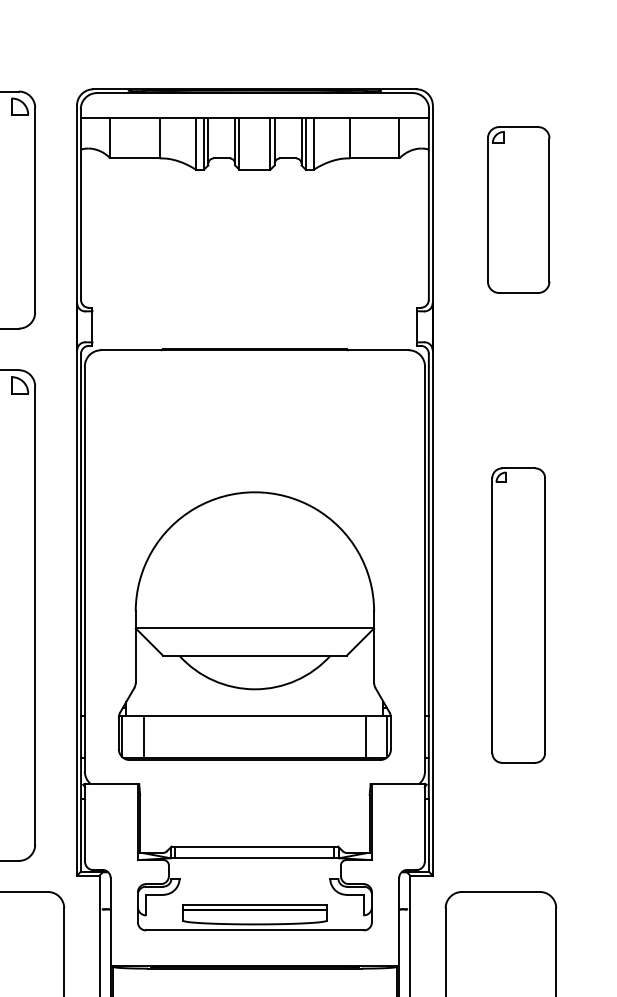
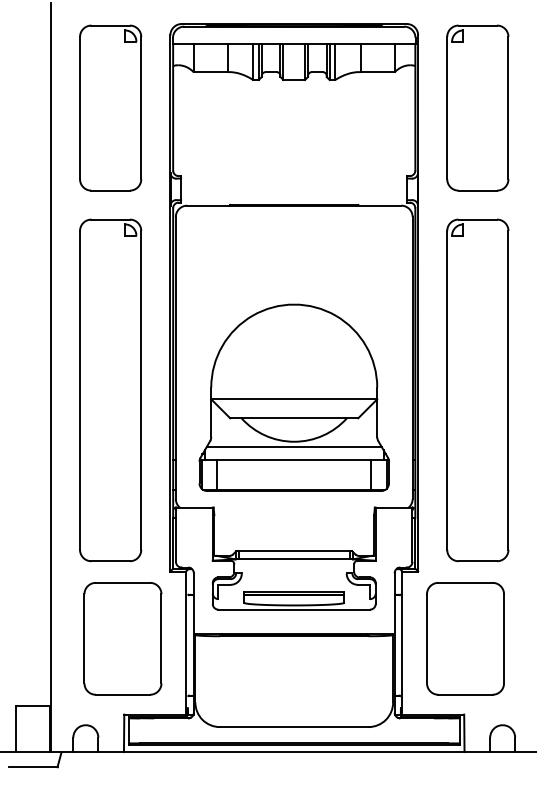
part: (518, 209) -> (477, 107), size x1.43
part: (518, 615) -> (477, 390), size x1.67
line: (253, 696) -> (293, 446), added

